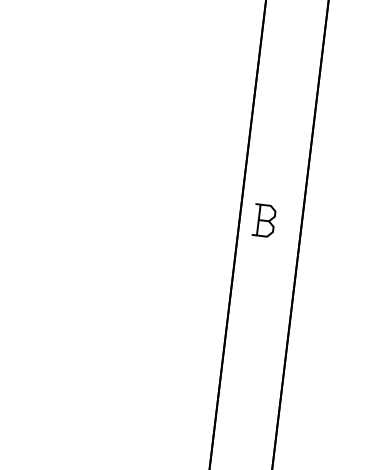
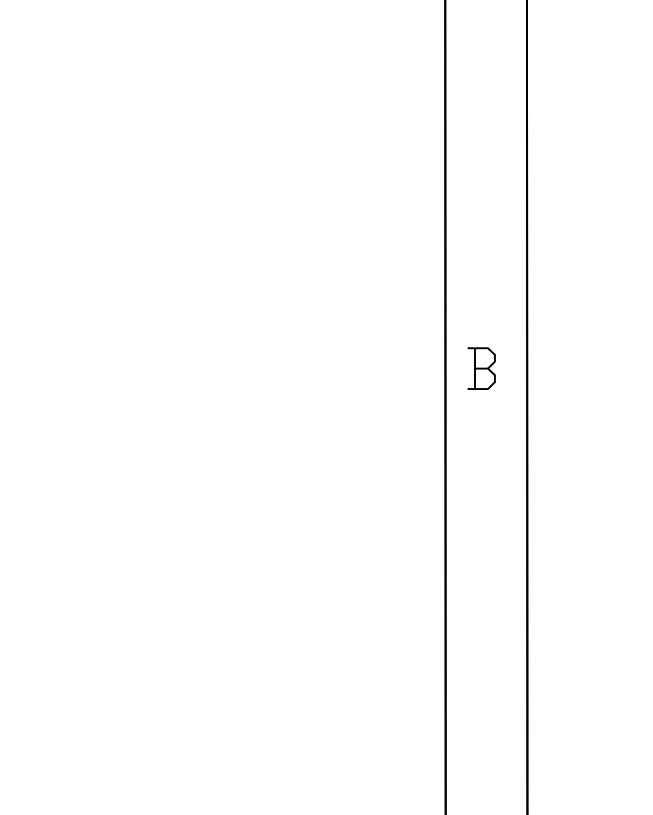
part: (264, 220) -> (481, 368), moved

